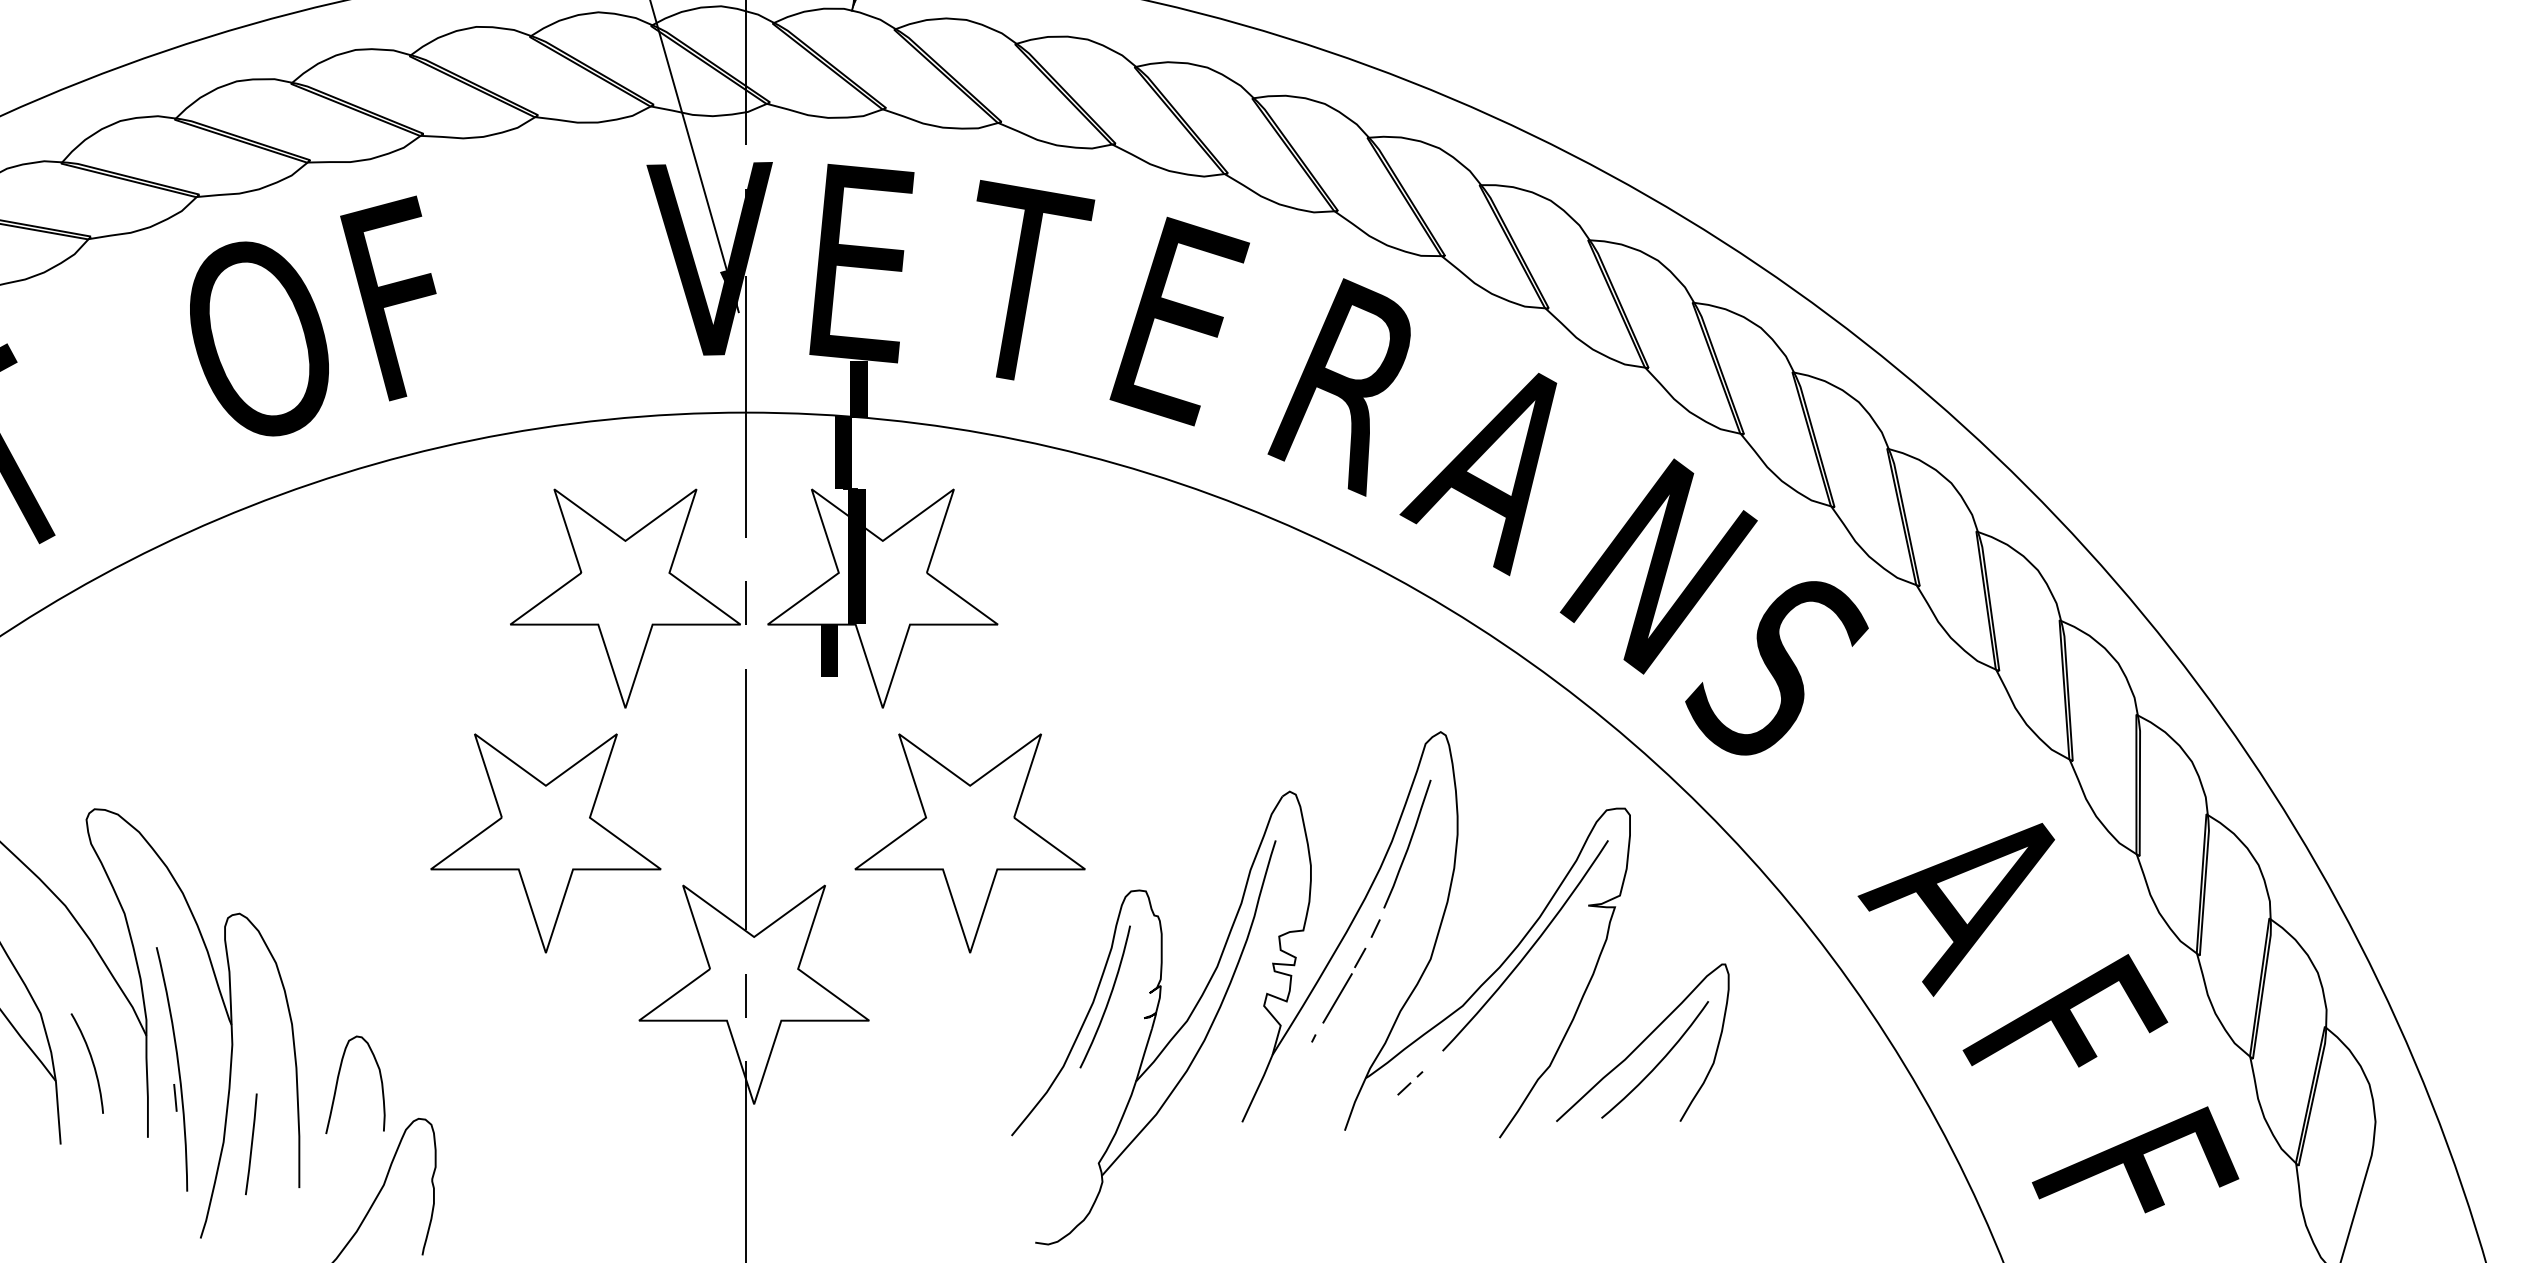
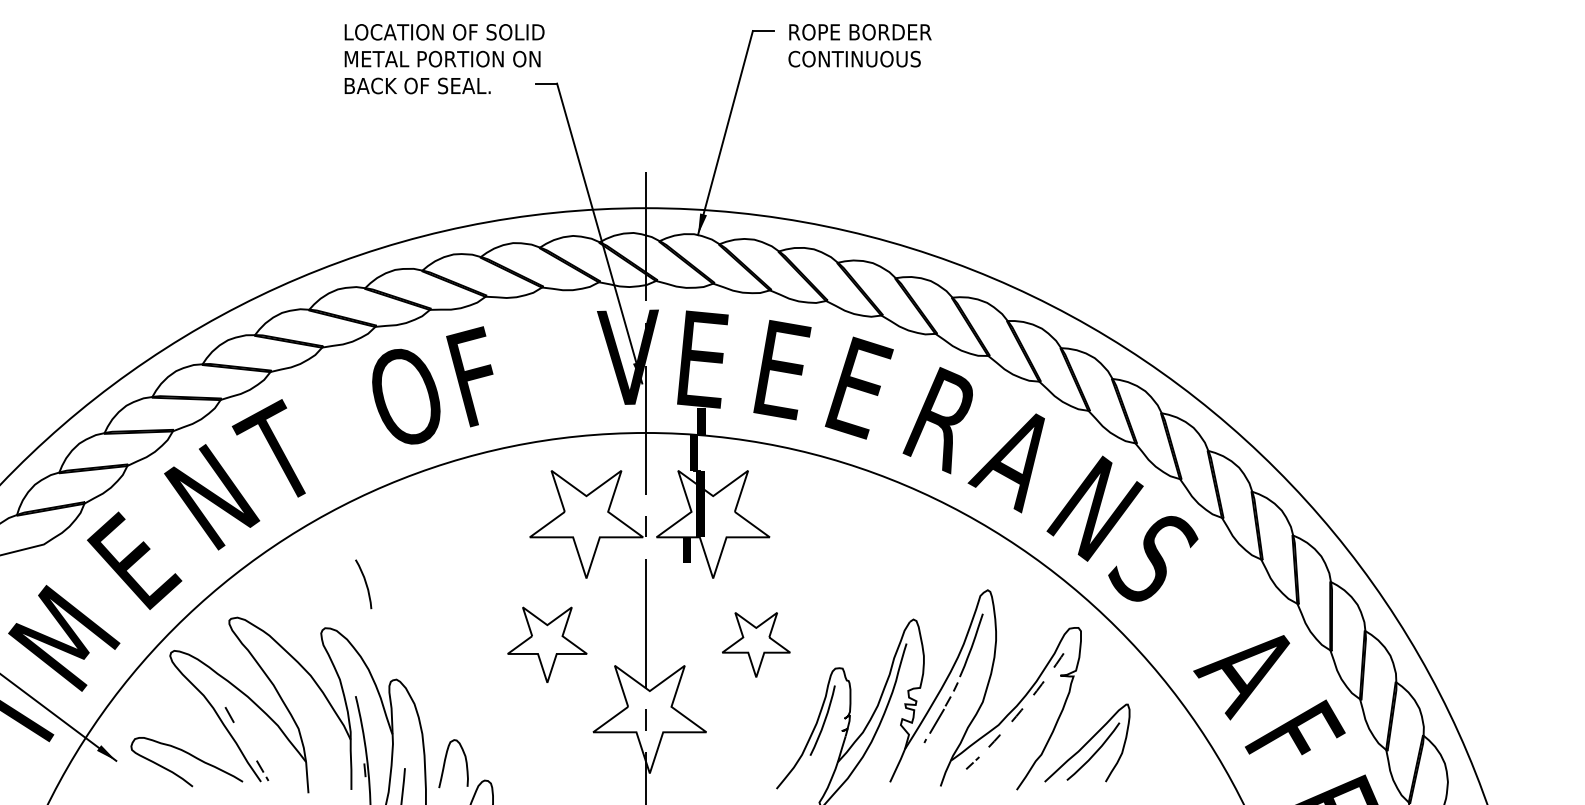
text: (1029, 283) -> (785, 369), T -> E
part: (546, 842) -> (547, 644), size x0.7
part: (970, 842) -> (756, 644), size x0.6
arc: (1529, 949) -> (1031, 697), solid -> dashed
arc: (91, 1063) -> (365, 584), moved

